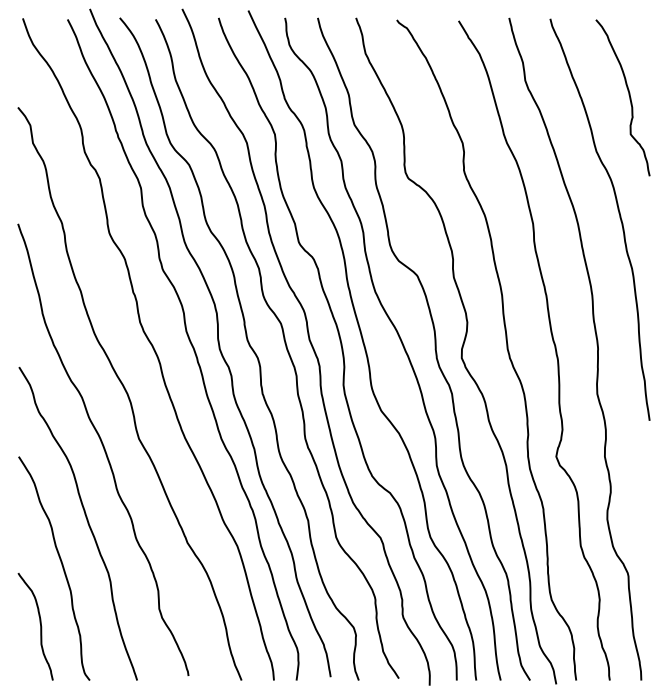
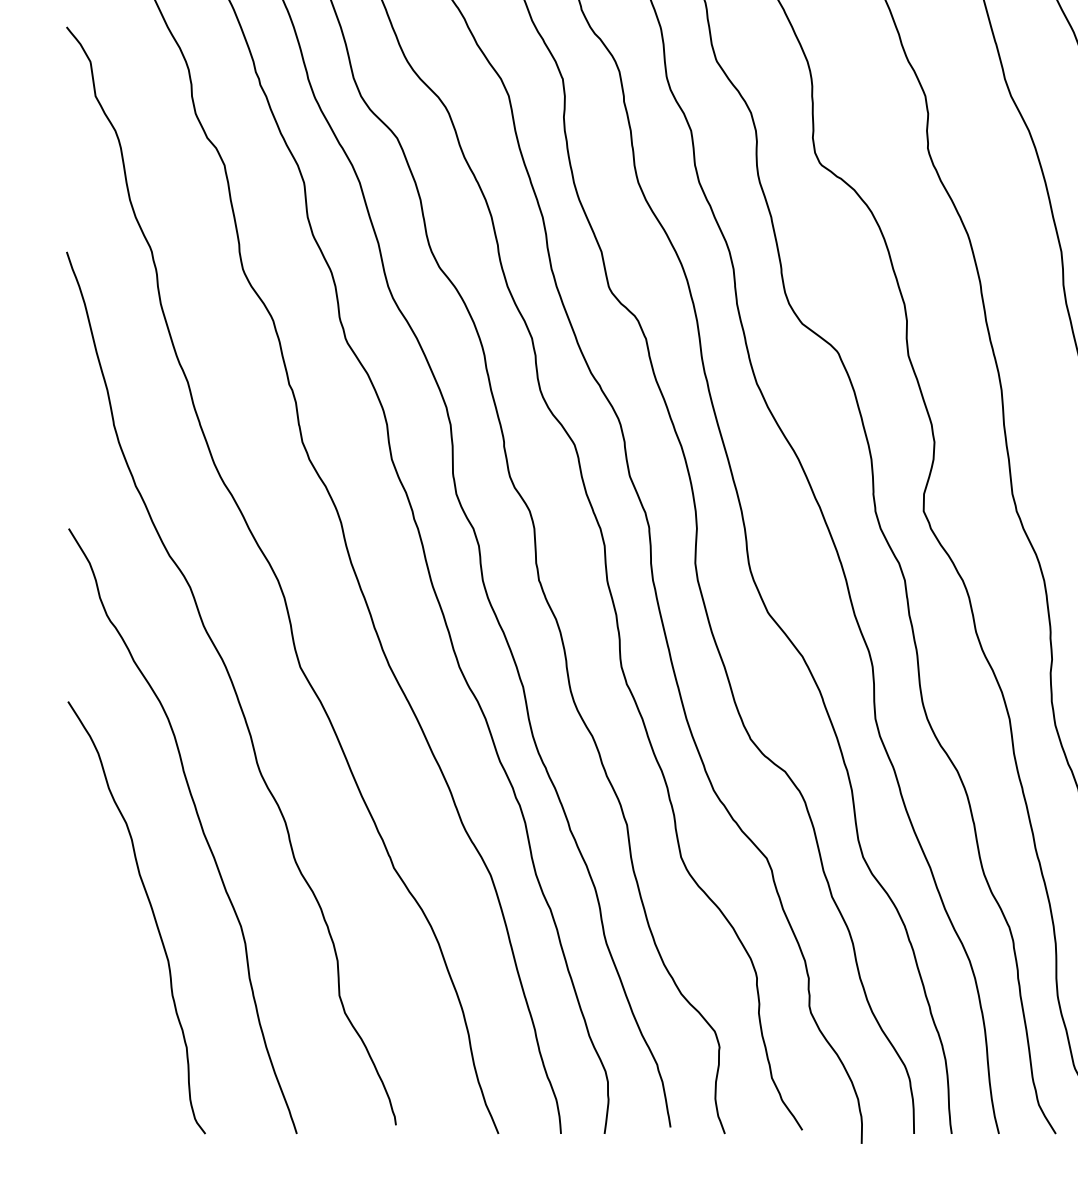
curve: (39, 623) -> (108, 1023), removed

